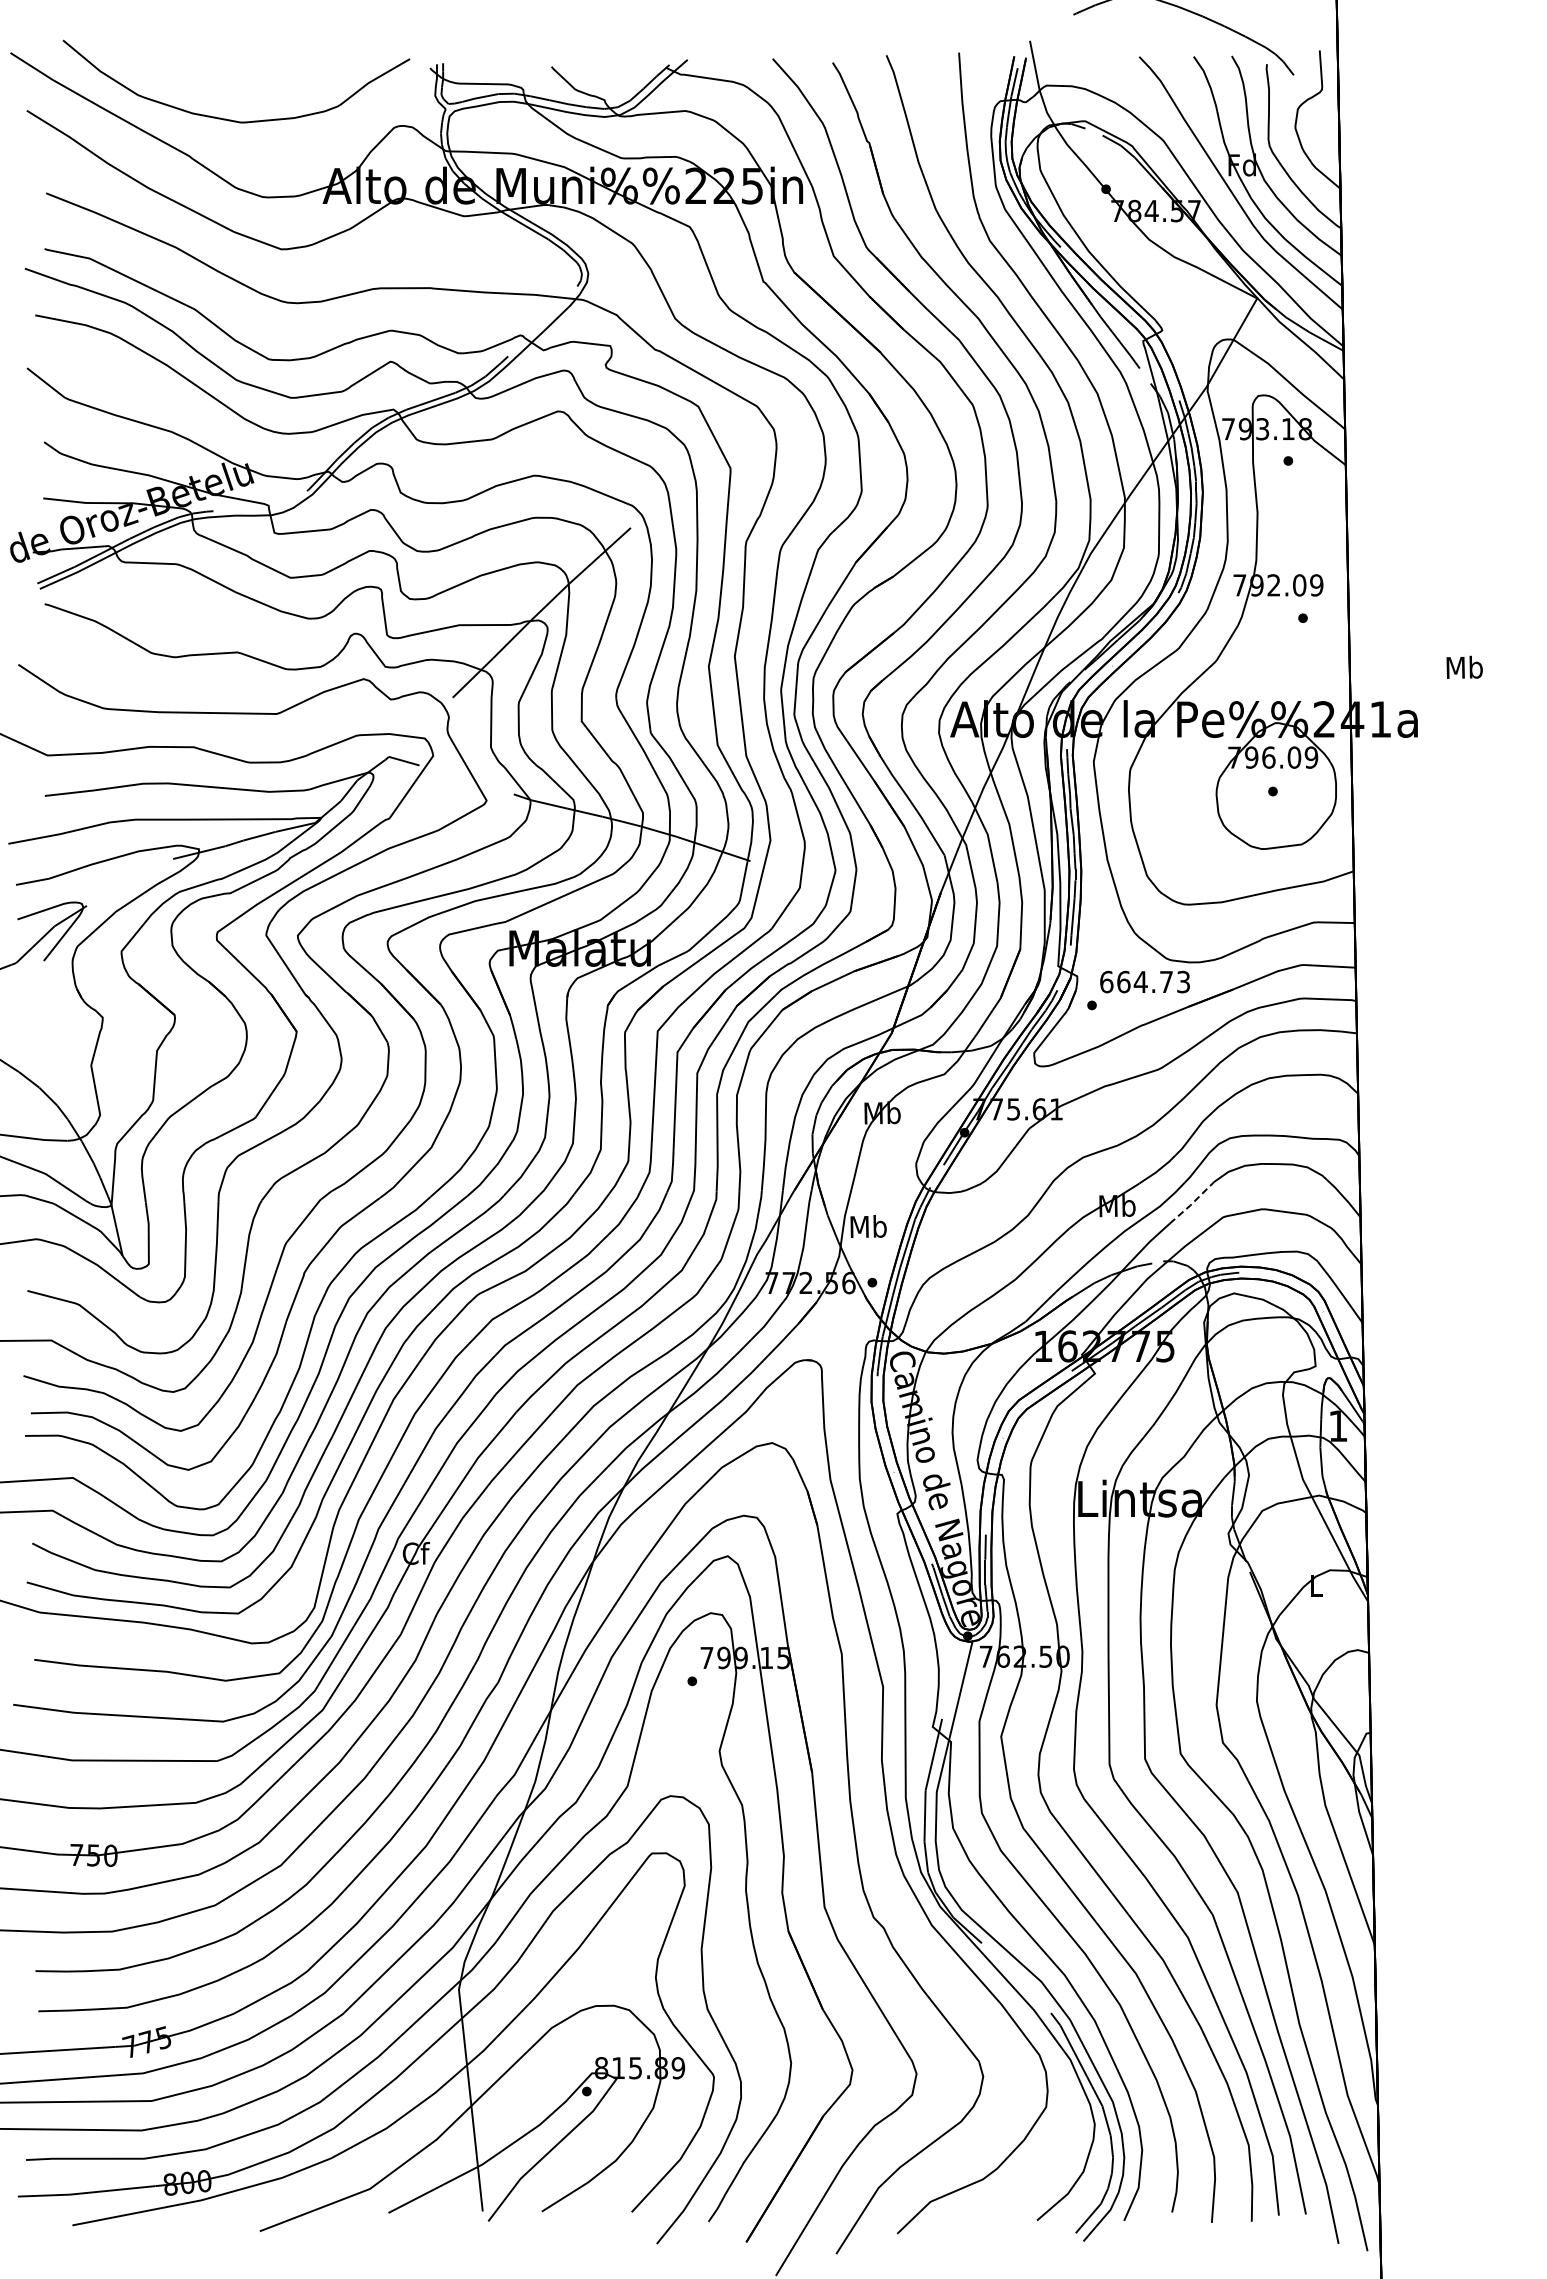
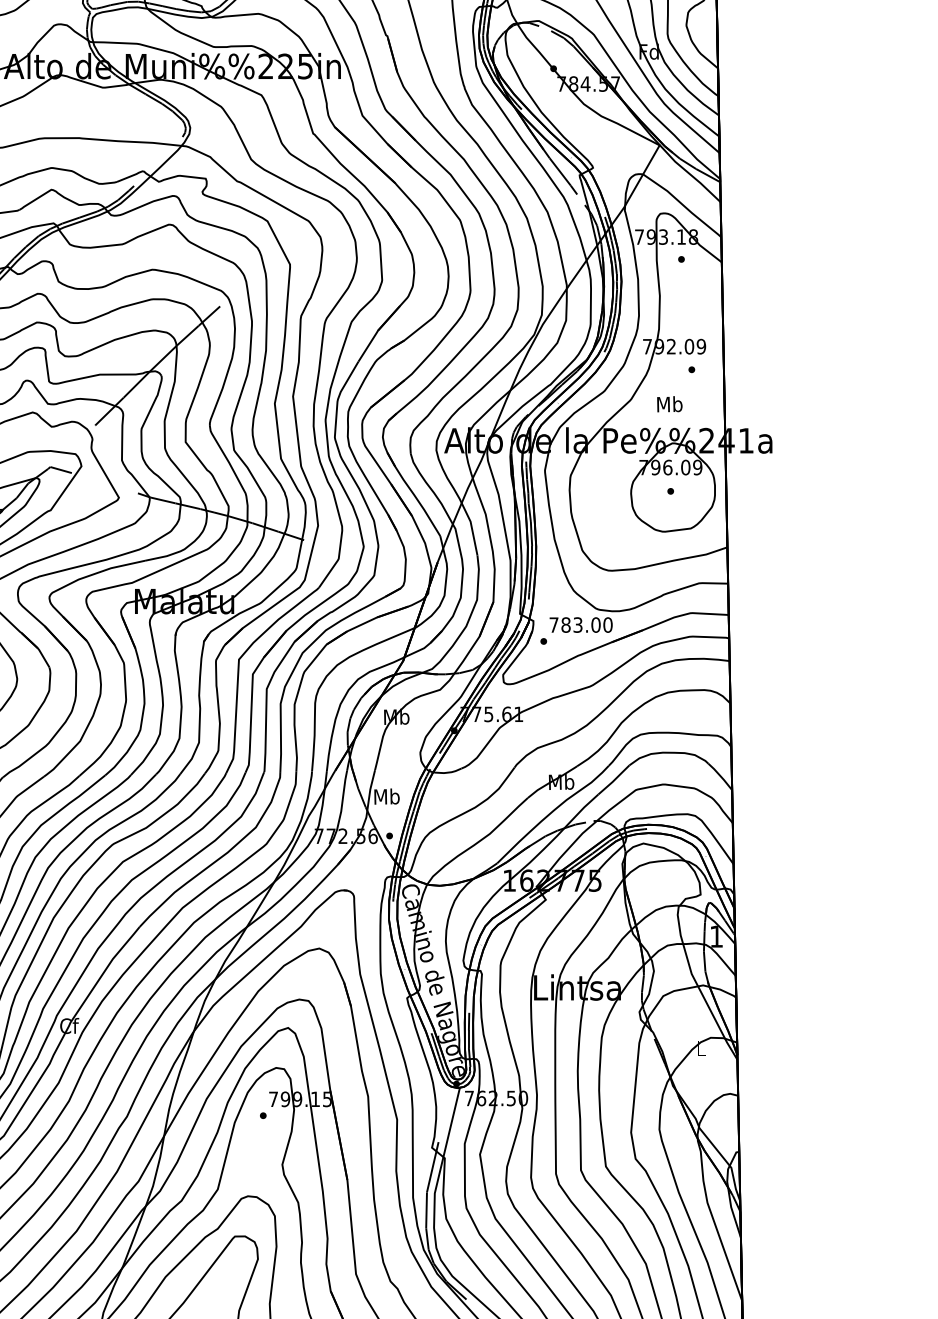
text: (1464, 666) -> (669, 403), moved
text: (1145, 981) -> (581, 624), 664.73 -> 783.00
line: (1193, 1202) -> (614, 779), dashed -> solid

